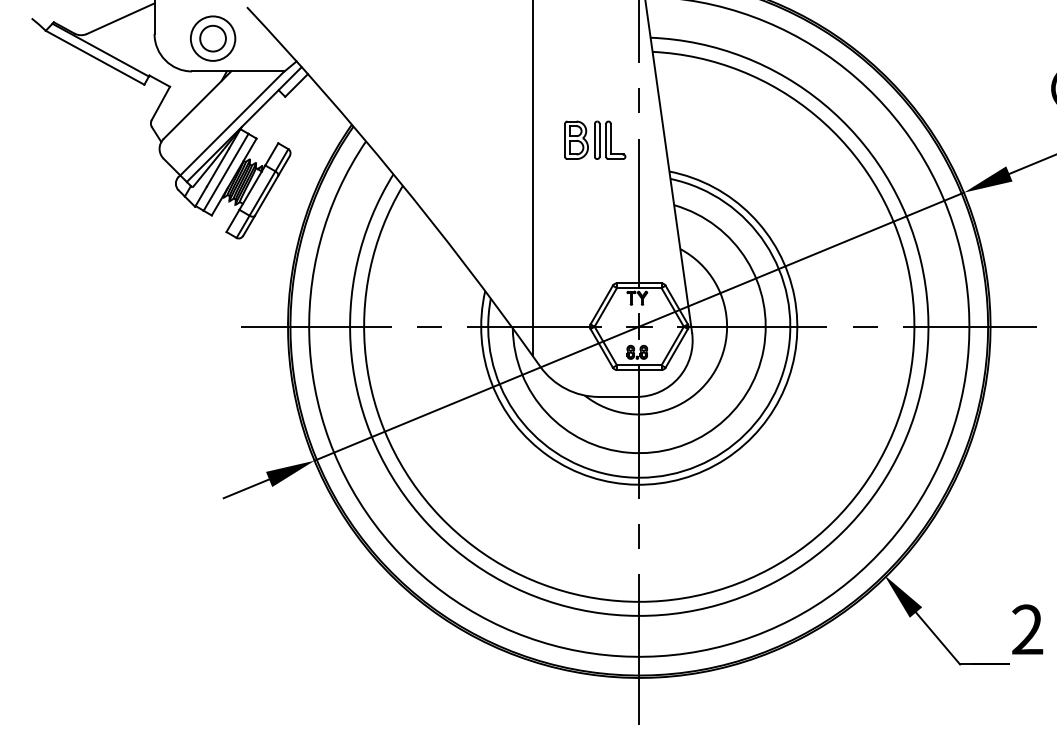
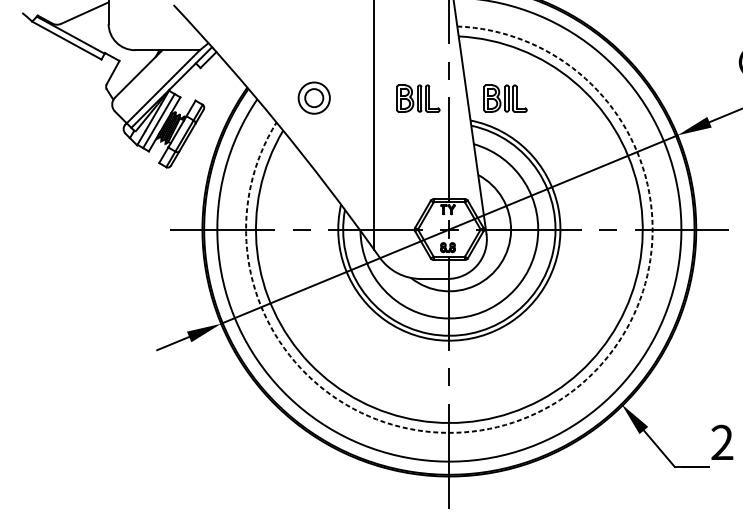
part: (213, 38) -> (314, 98), moved
part: (719, 139) -> (505, 98), added
arc: (774, 582) -> (544, 409), solid -> dashed

